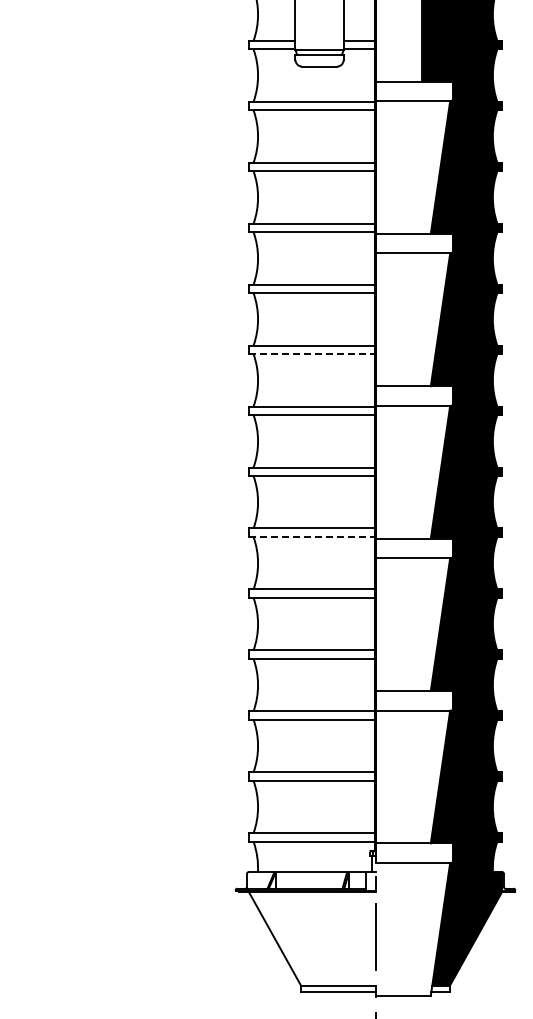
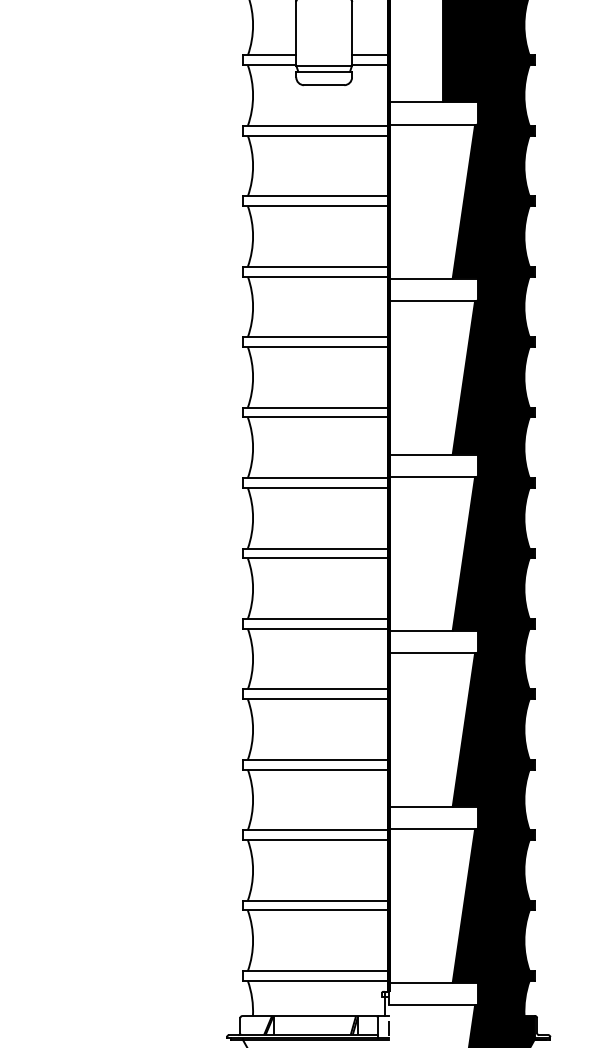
line: (312, 354) -> (315, 417), dashed -> solid
line: (312, 536) -> (315, 628), dashed -> solid

